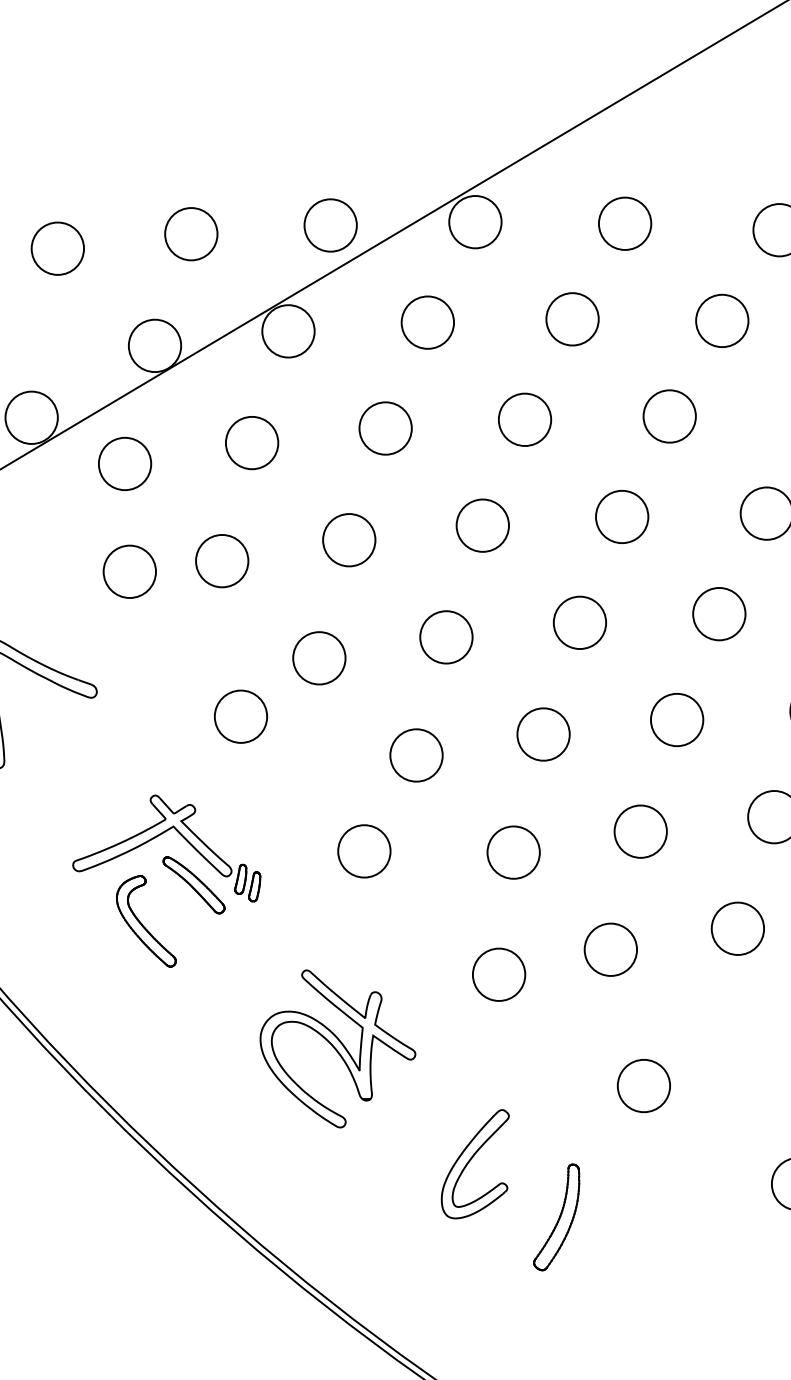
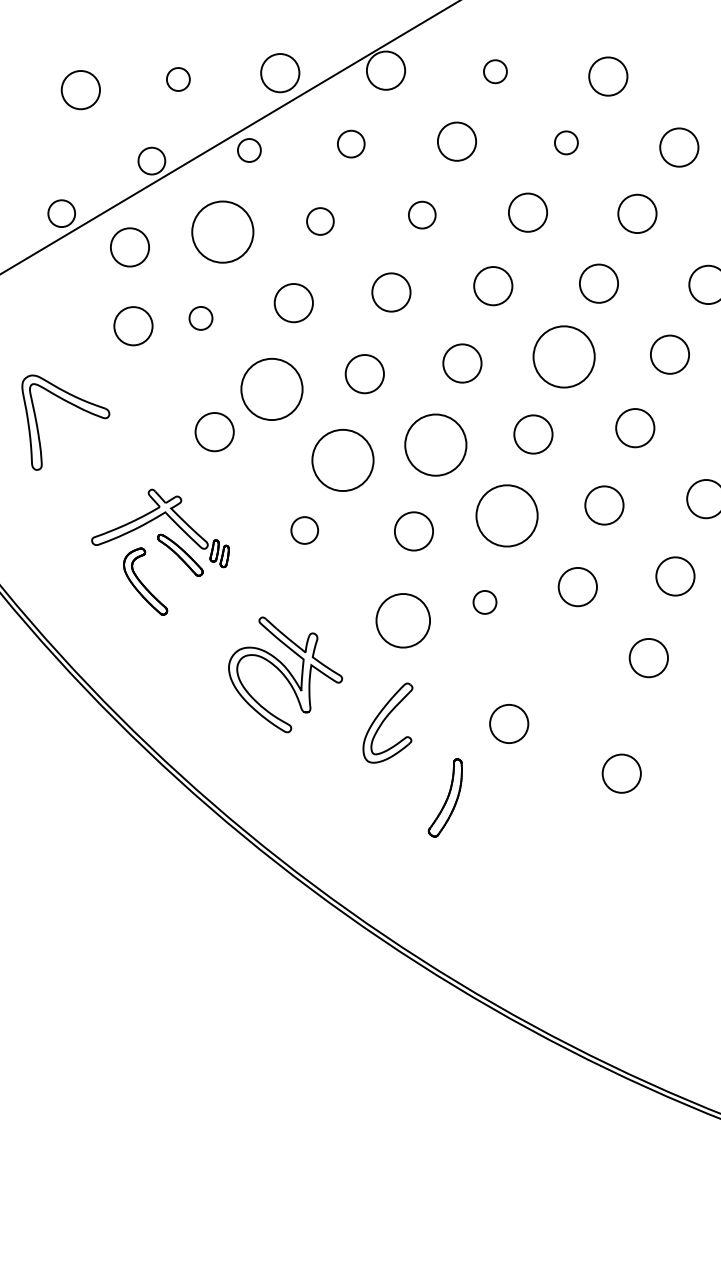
circle: (625, 223) -> (495, 71), size x0.6
circle: (191, 234) -> (178, 79), size x0.6
circle: (722, 320) -> (566, 142), size x0.6
circle: (428, 323) -> (351, 144), size x0.7
circle: (288, 331) -> (249, 150), size x0.6
circle: (154, 346) -> (151, 161), size x0.7
circle: (31, 417) -> (61, 213), size x0.7
circle: (525, 420) -> (422, 215), size x0.7
circle: (385, 428) -> (320, 221), size x0.7
circle: (251, 443) -> (222, 232), size x1.6
circle: (221, 561) -> (200, 318), size x0.6
circle: (719, 614) -> (564, 357), size x1.6
circle: (318, 658) -> (271, 389), size x1.6
circle: (543, 735) -> (435, 445), size x1.6
circle: (415, 755) -> (342, 460), size x1.6
circle: (640, 832) -> (506, 516), size x1.6
circle: (363, 851) -> (304, 530), size x0.7
circle: (610, 949) -> (484, 602), size x0.6
circle: (499, 974) -> (403, 620), size x1.4
circle: (644, 1085) -> (509, 723), moved
part: (474, 1163) -> (387, 722), moved

